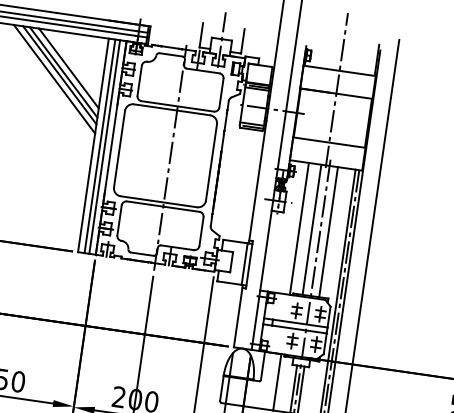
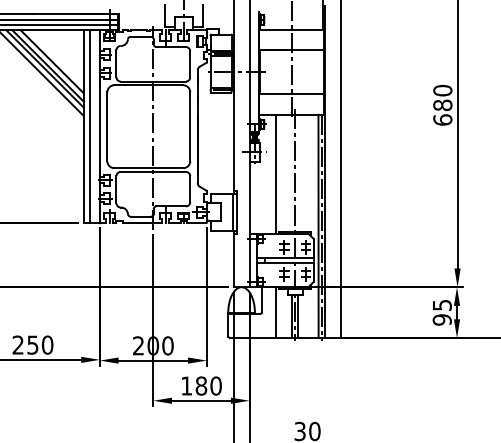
line: (104, 146) -> (93, 126), removed
line: (311, 229) -> (287, 173), removed
line: (328, 232) -> (302, 173), removed

